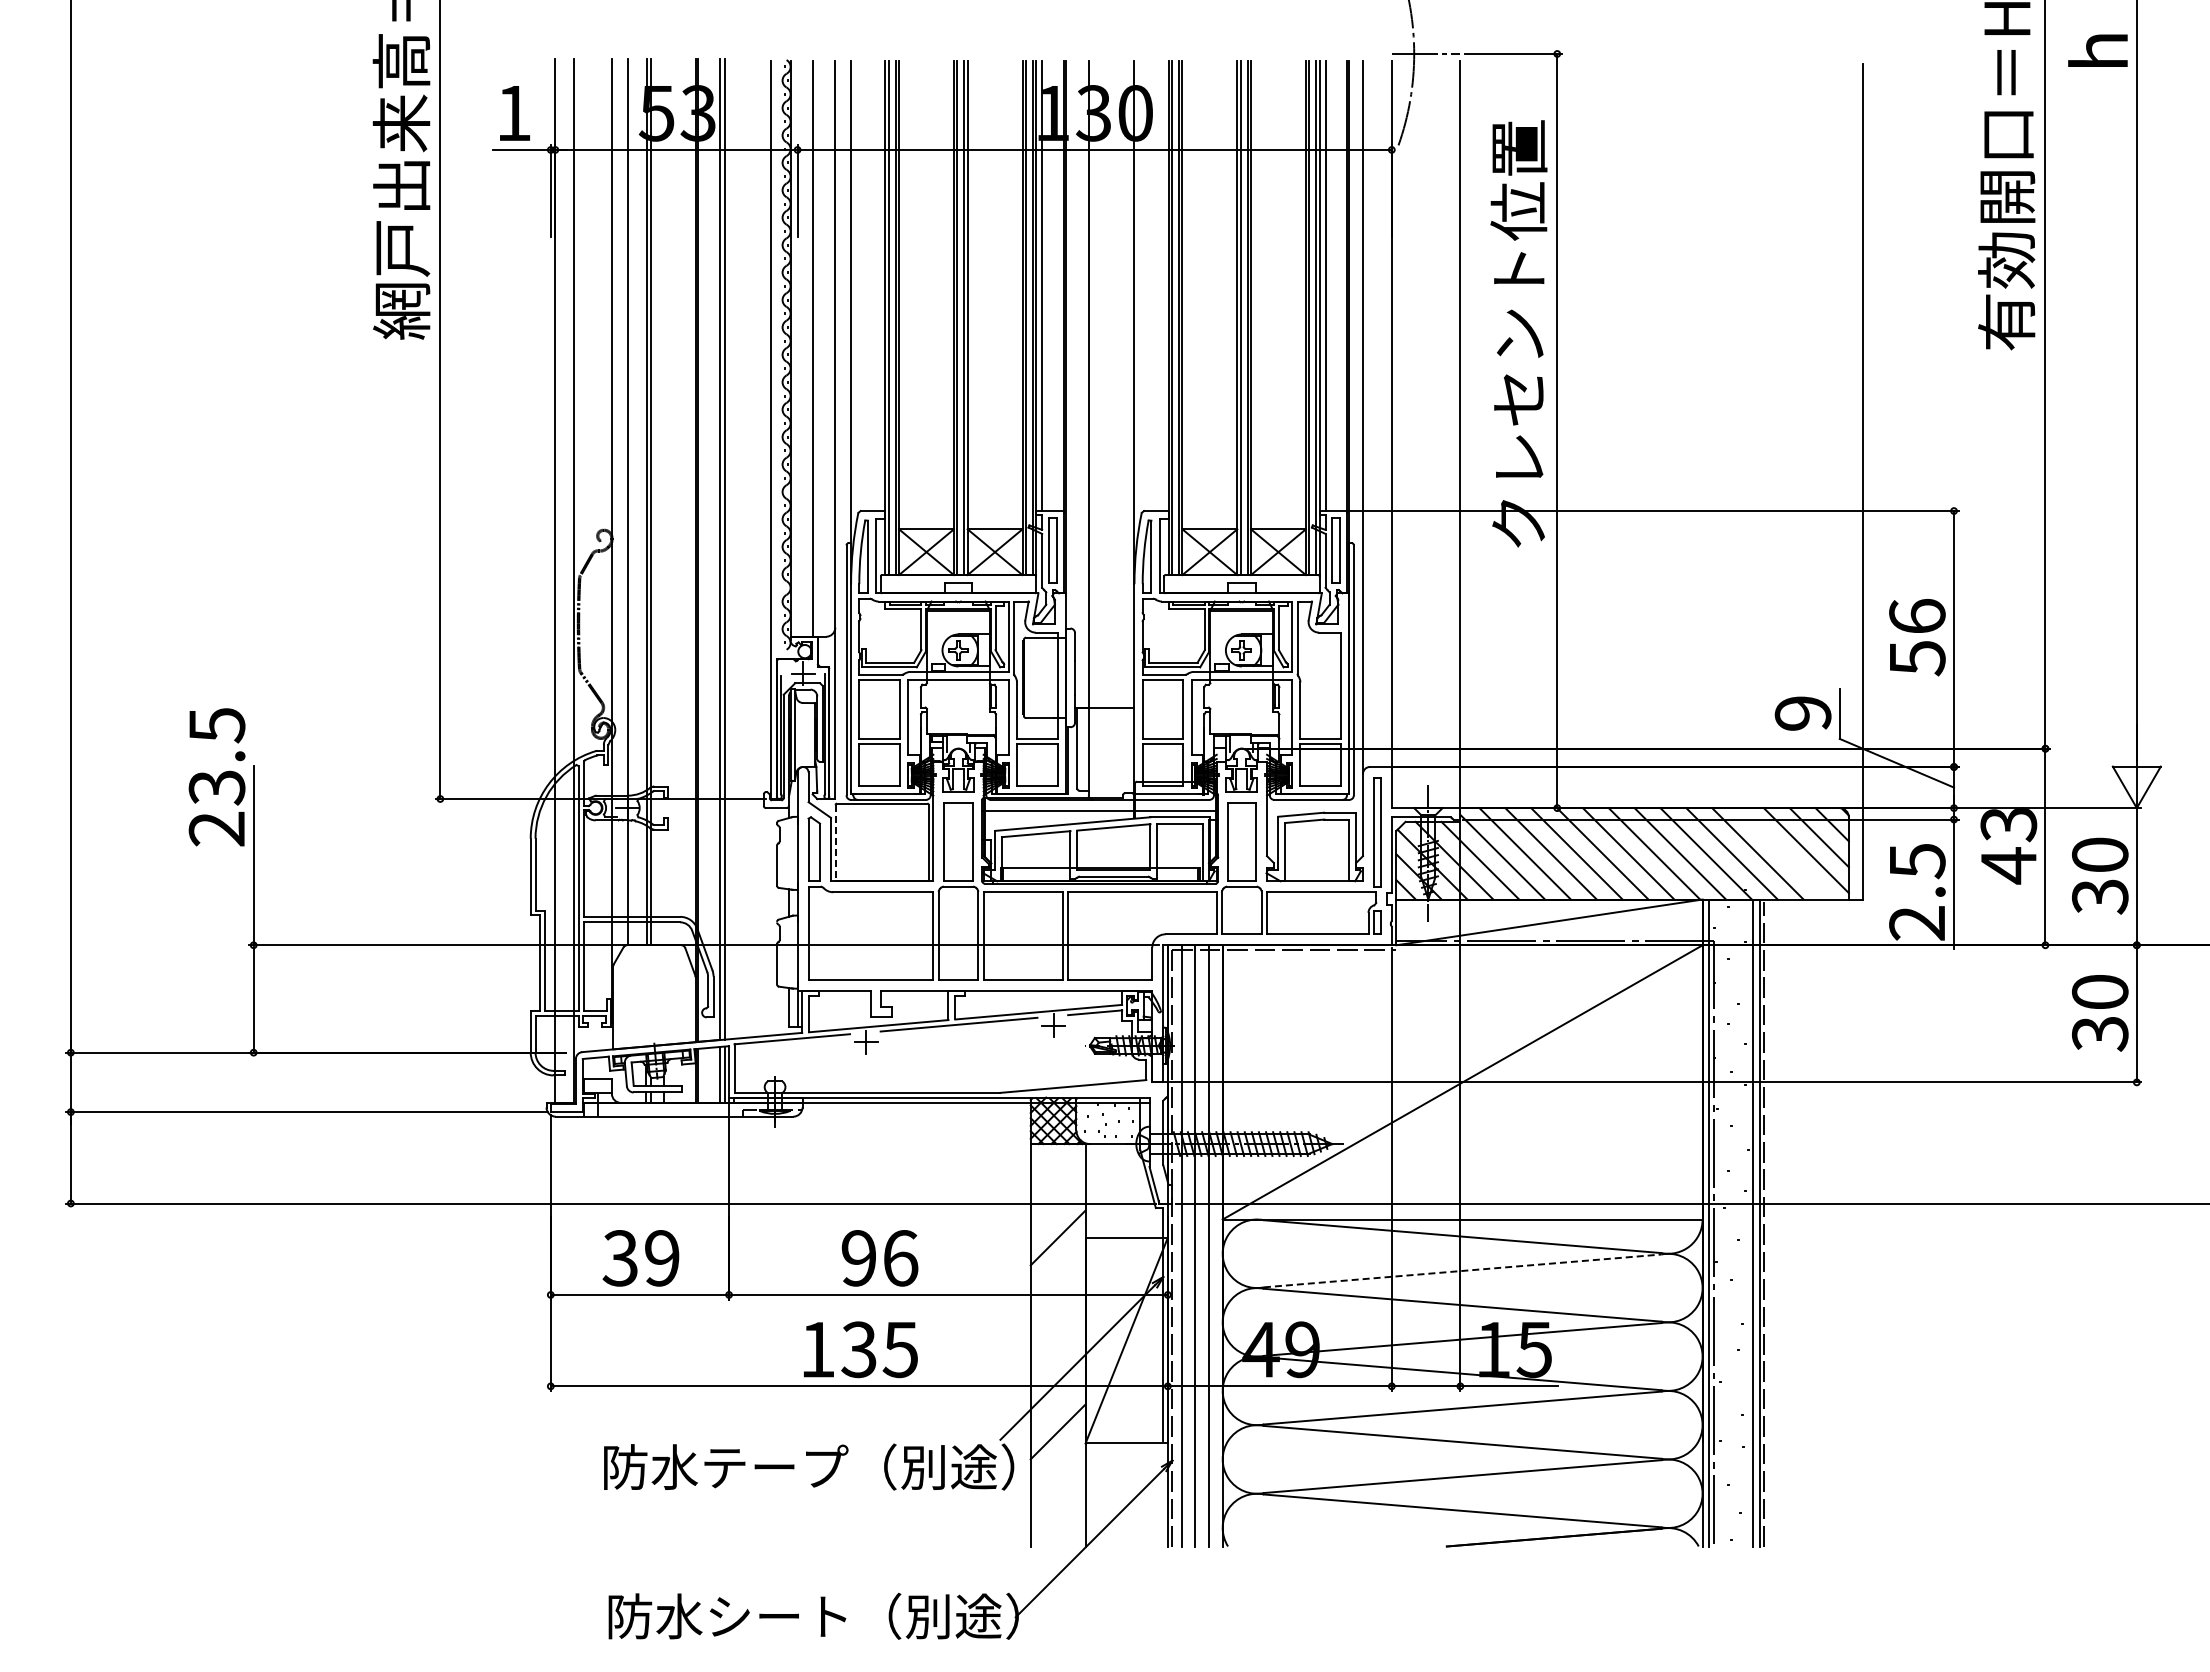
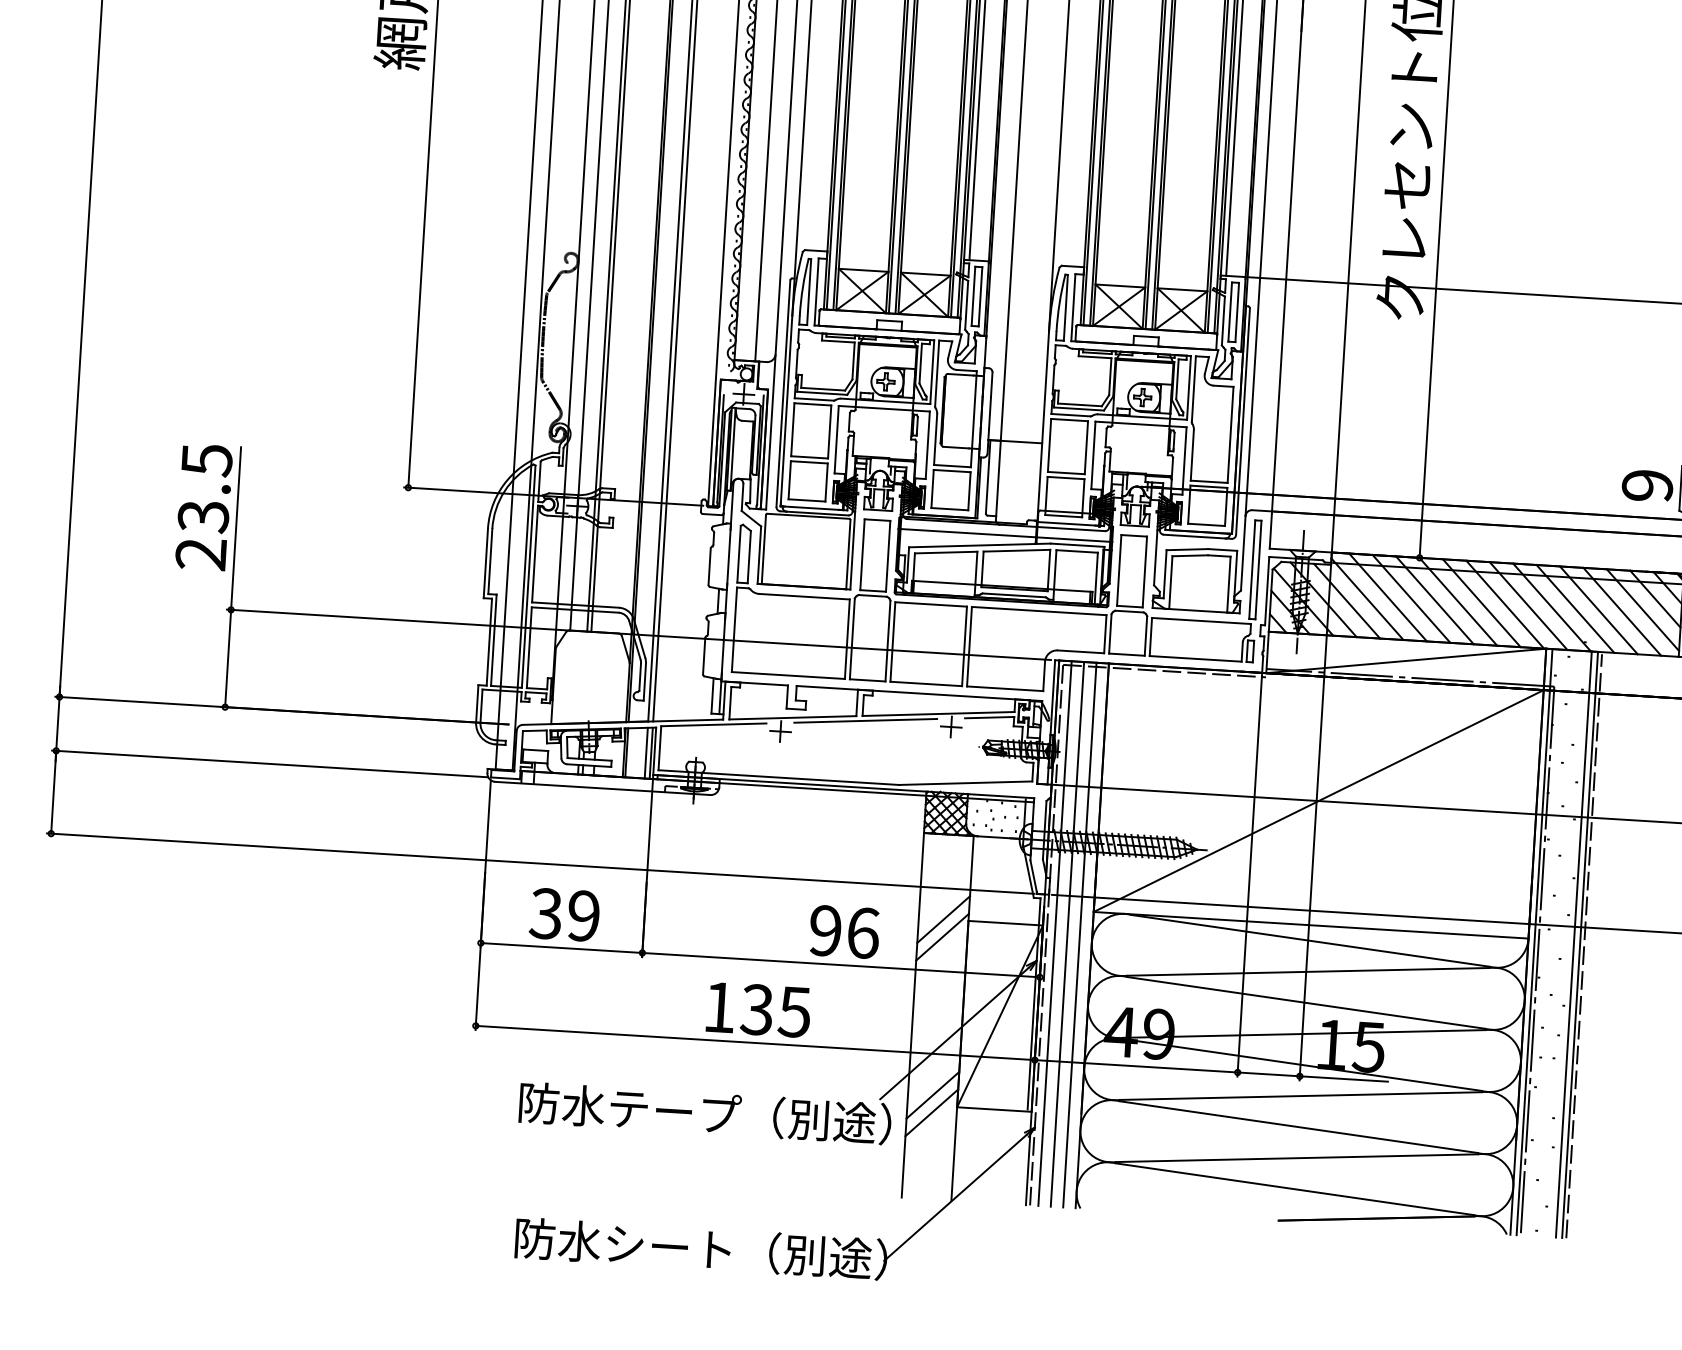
text: (216, 777) -> (203, 507), moved
line: (835, 843) -> (763, 549), dashed -> solid
line: (1783, 853) -> (1622, 611), added
line: (1057, 1256) -> (942, 936), added
text: (879, 1258) -> (844, 932), moved
line: (1463, 1270) -> (1309, 971), dashed -> solid
line: (1057, 1450) -> (931, 1112), added

